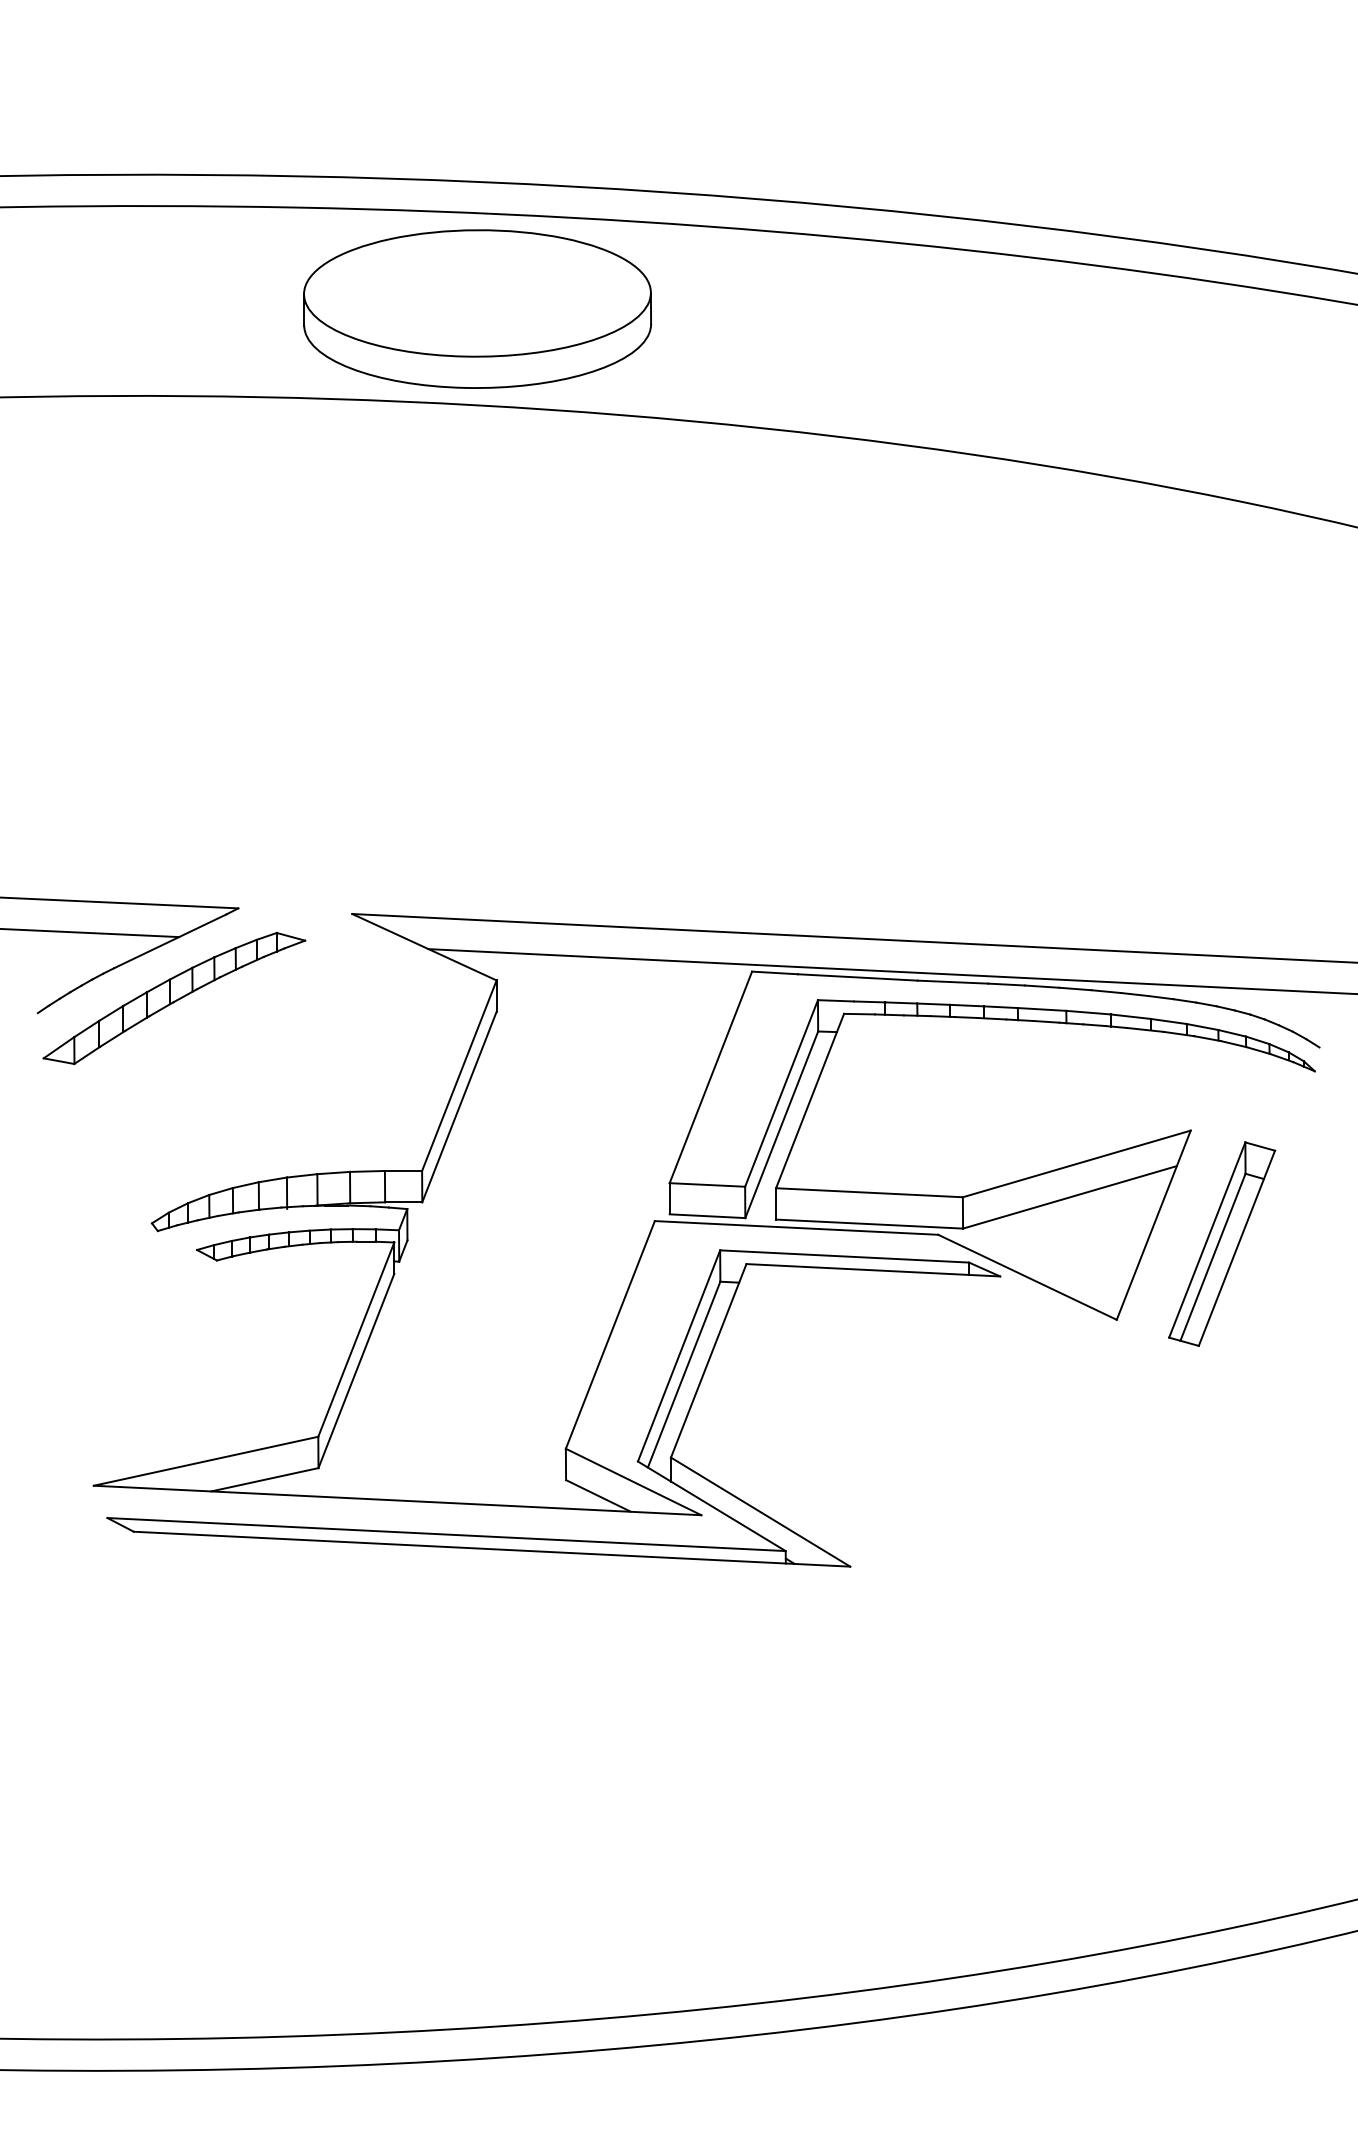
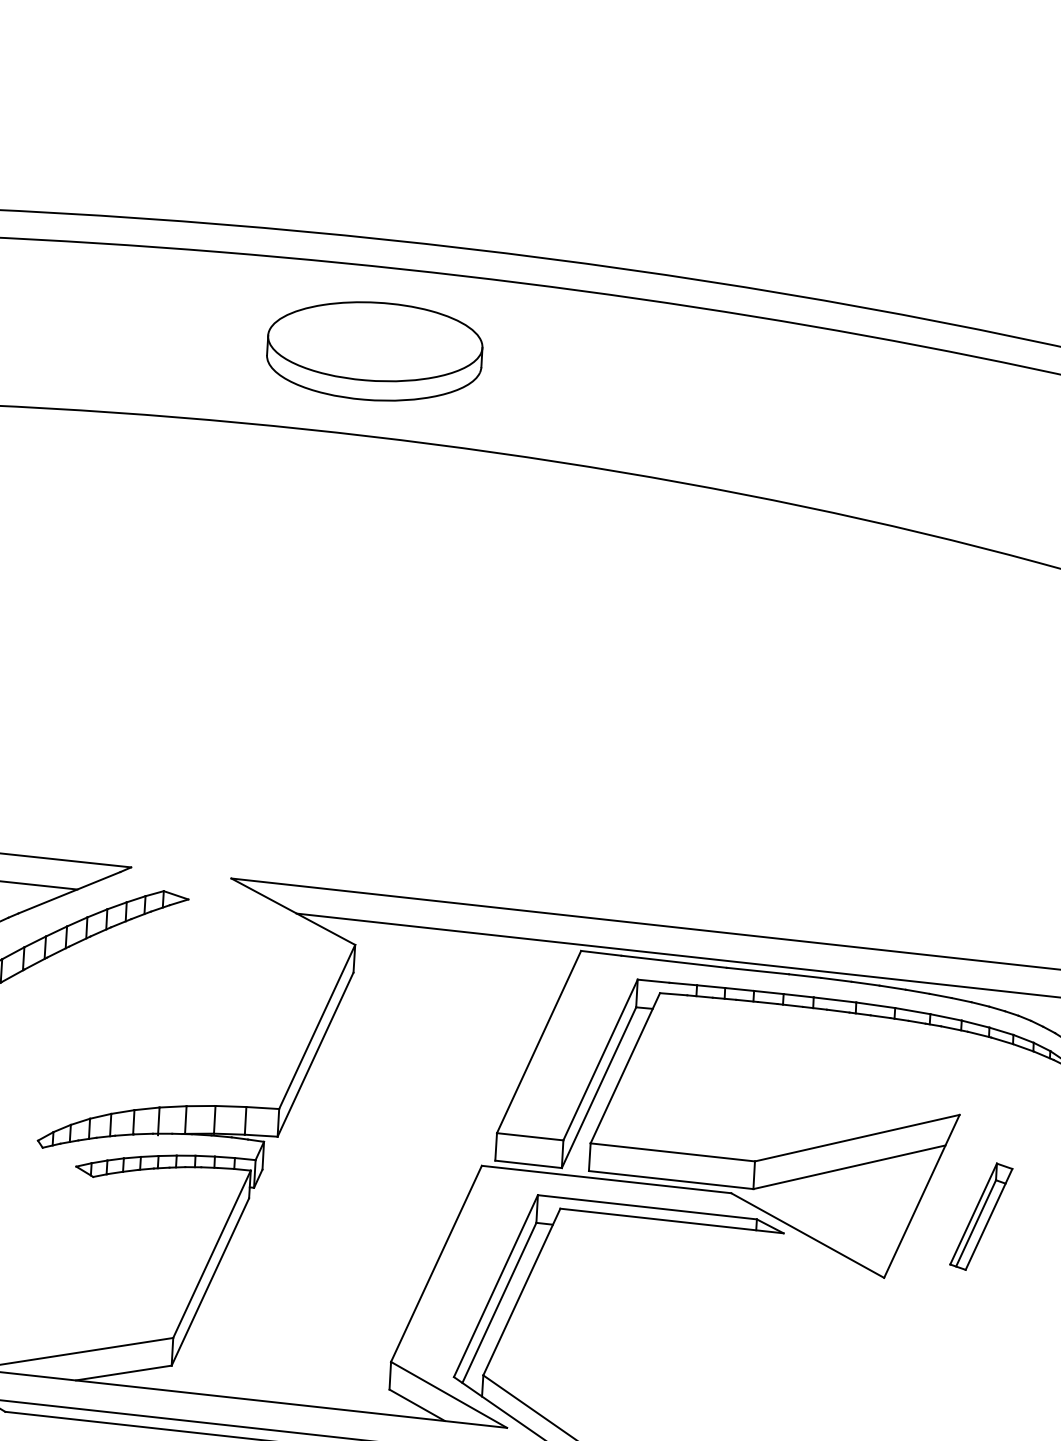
part: (477, 308) -> (374, 350), size x0.7
part: (1222, 1243) -> (981, 1216), size x0.6

